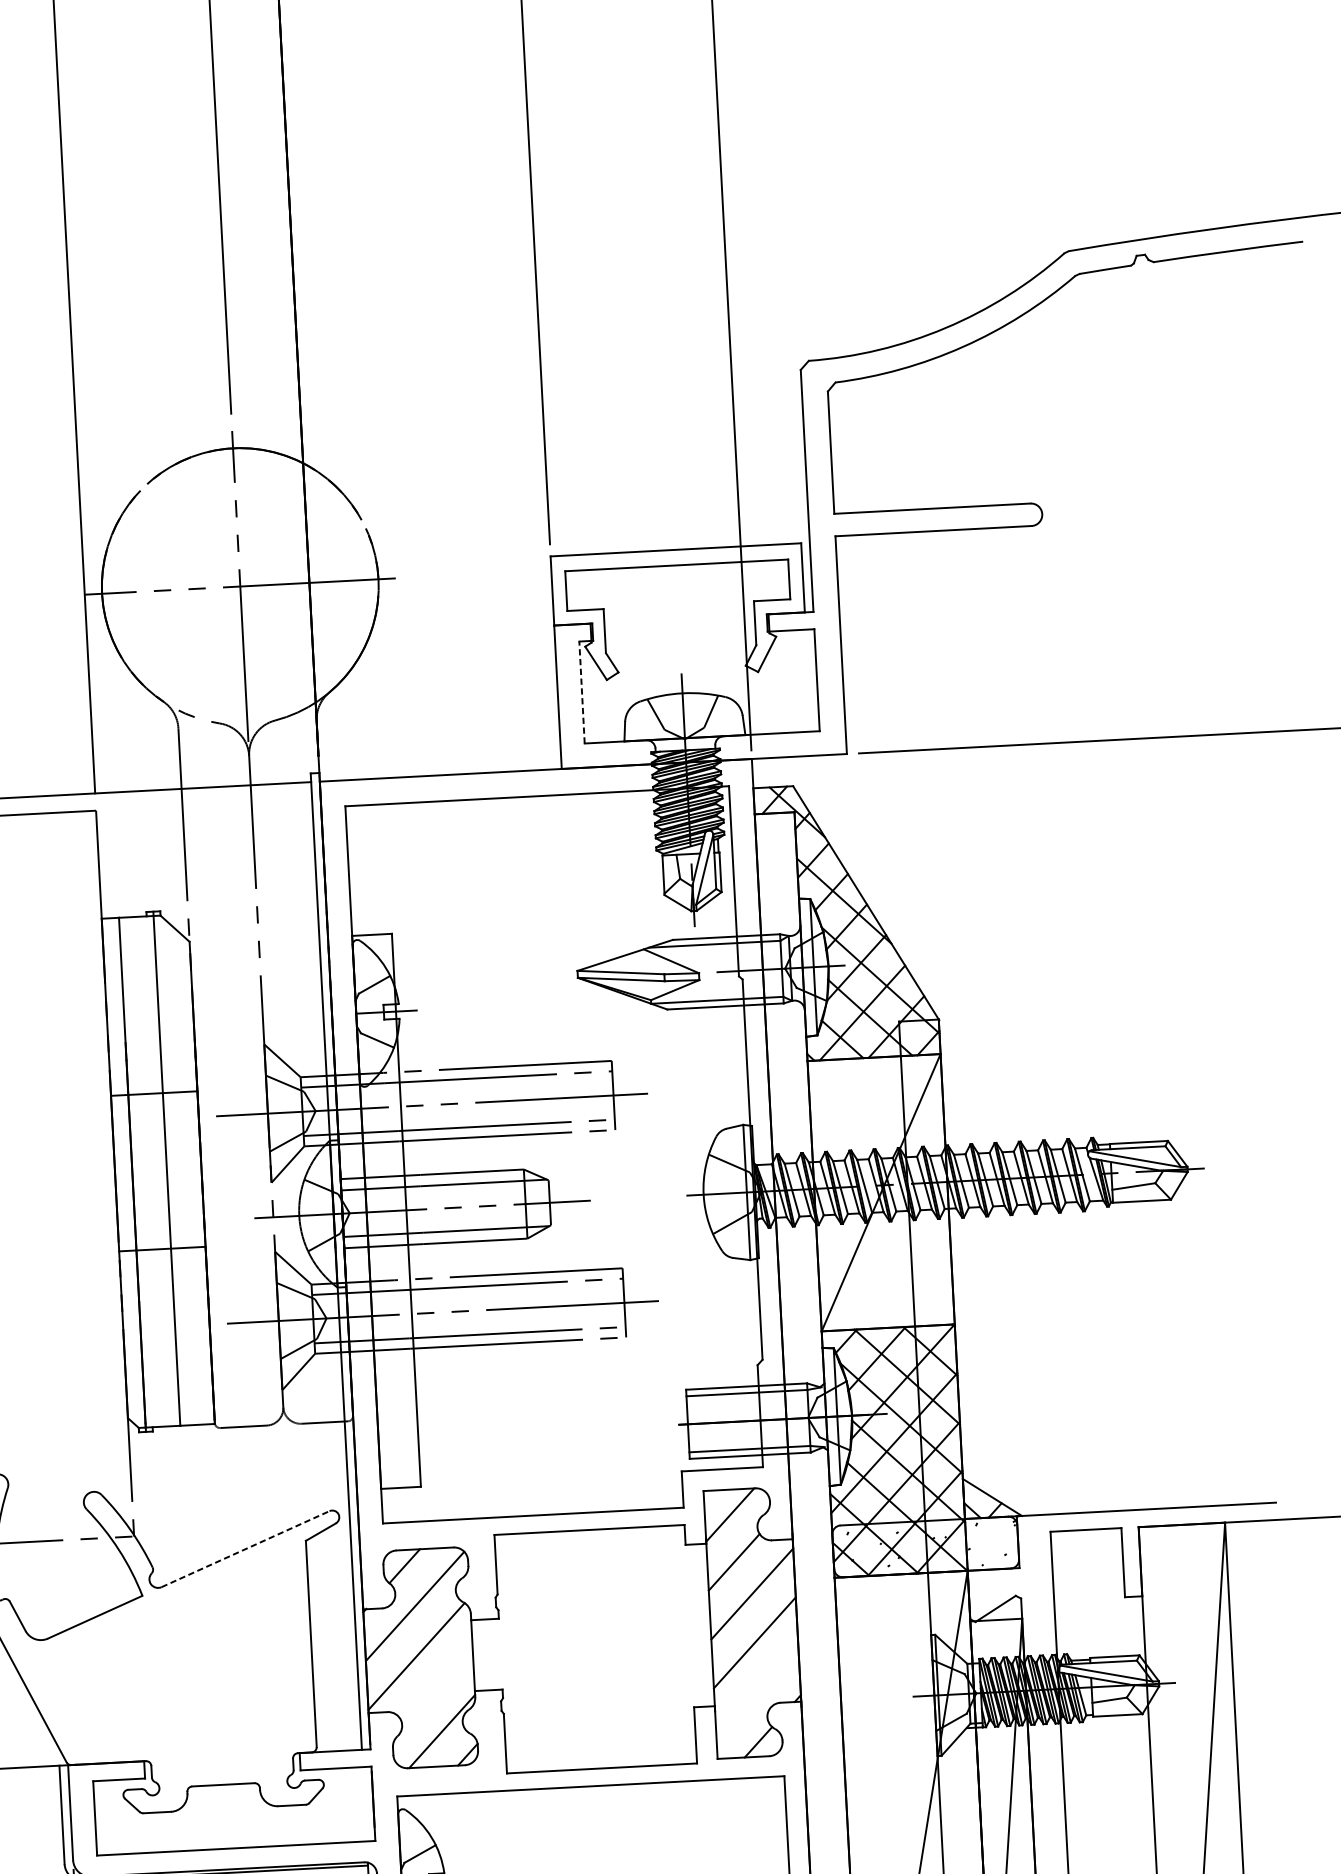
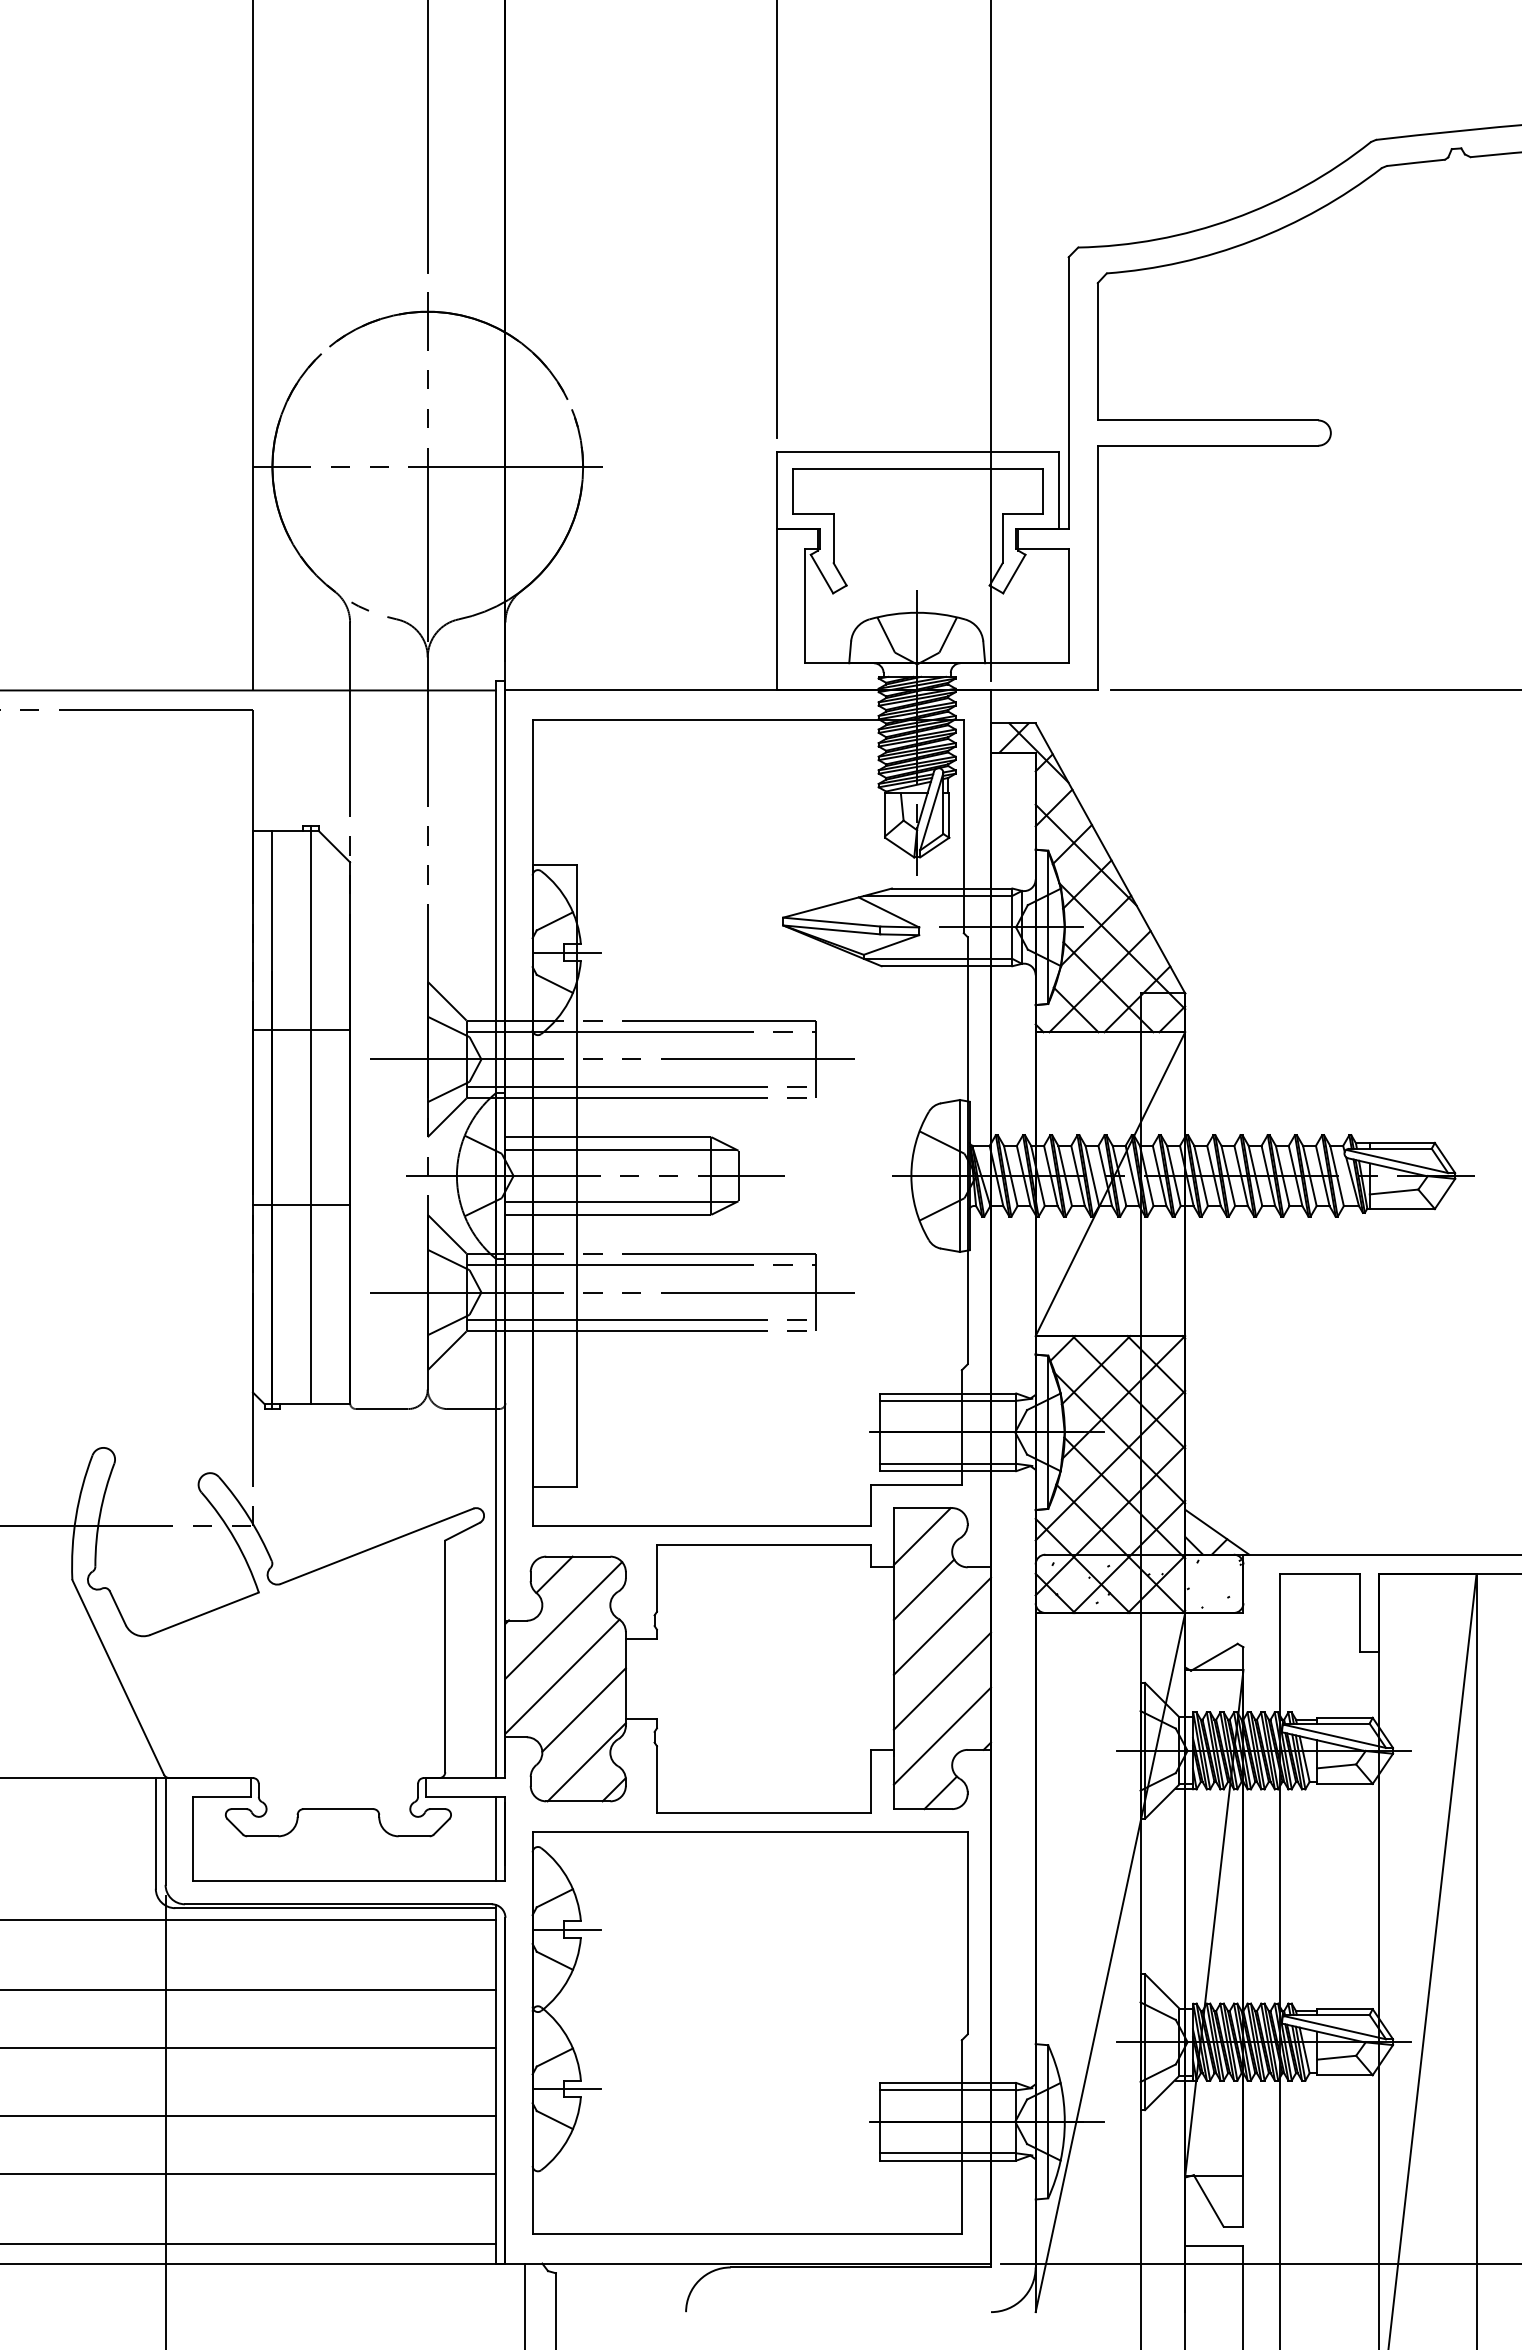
line: (581, 692) -> (804, 605), dashed -> solid
line: (245, 1549) -> (377, 1546), dashed -> solid
line: (436, 1684) -> (583, 1709), added
line: (757, 1691) -> (942, 1735), added
line: (364, 1803) -> (495, 1838), added

